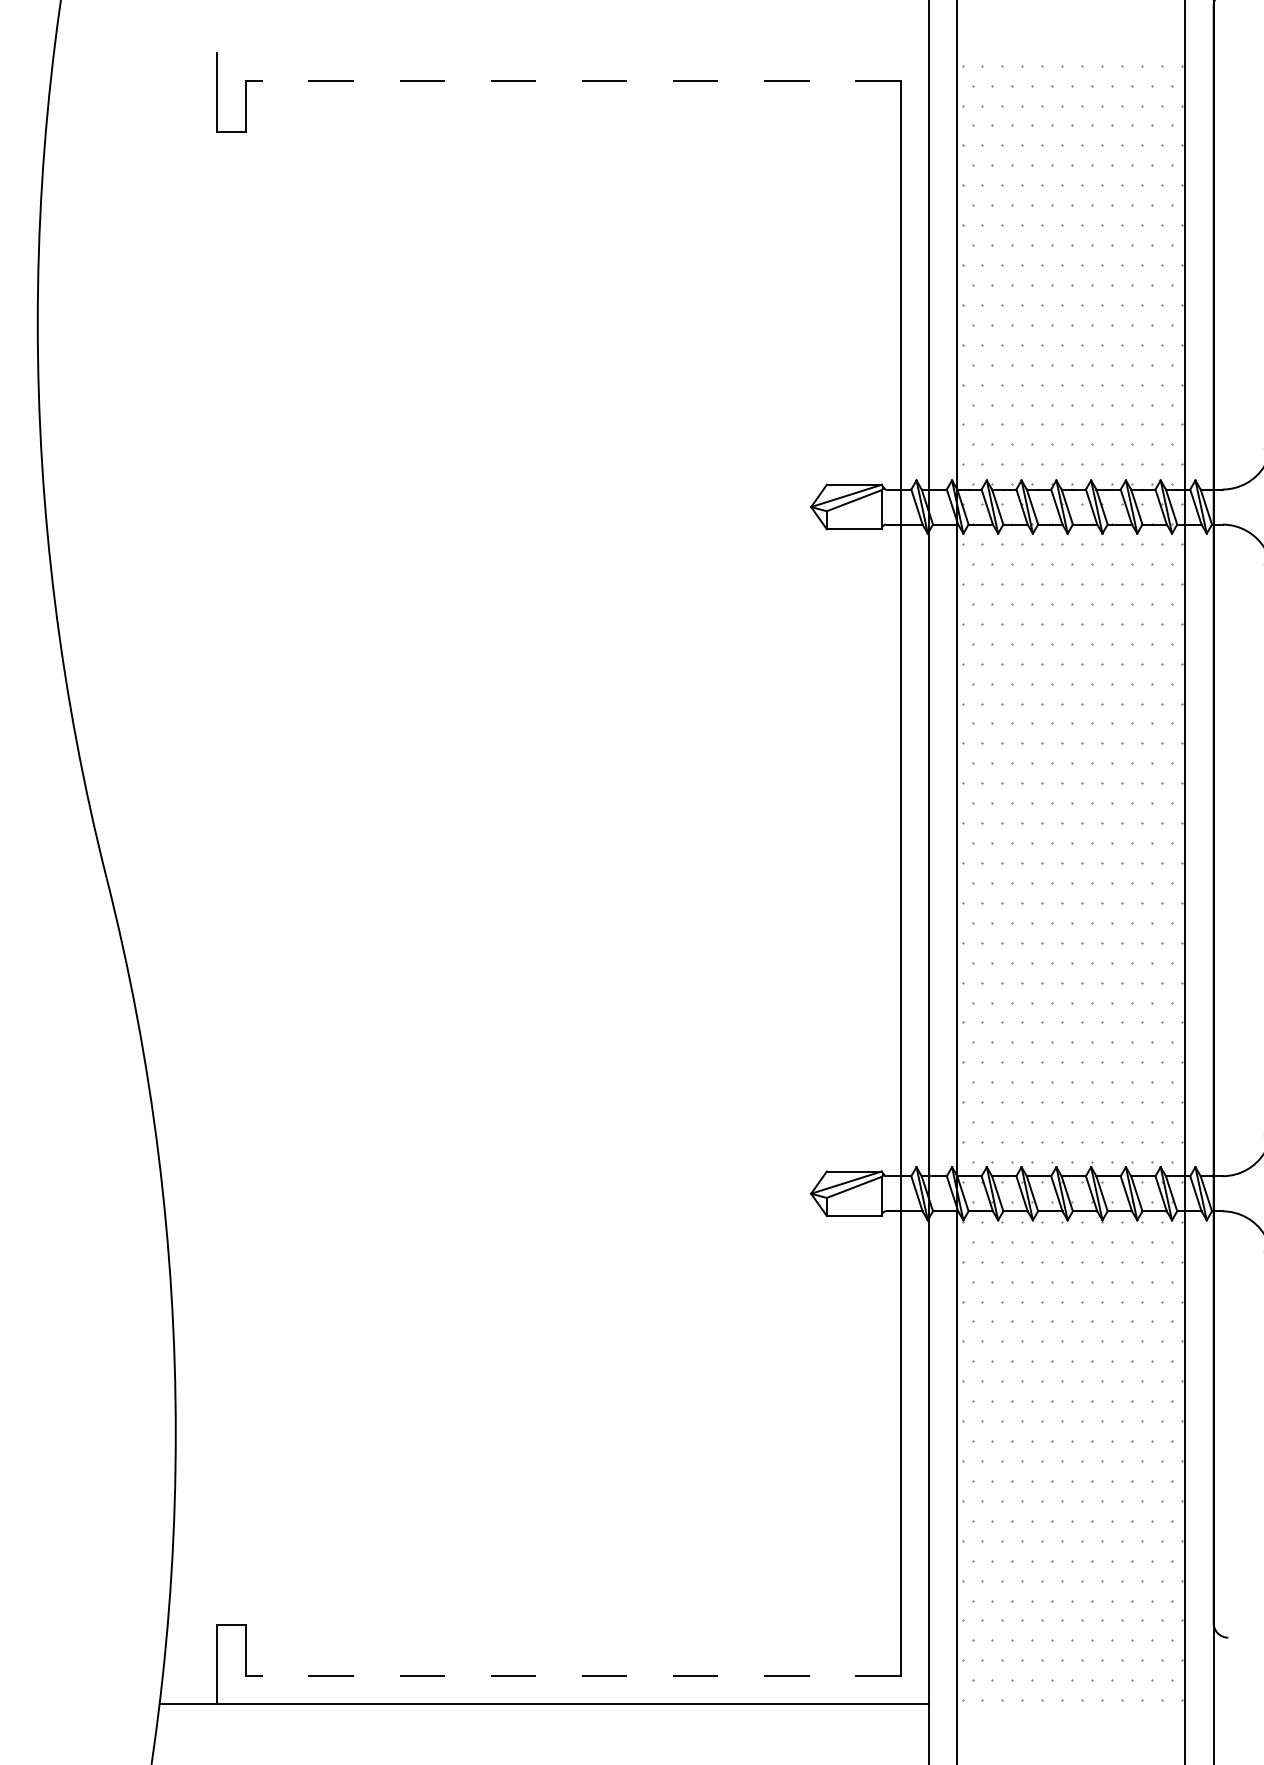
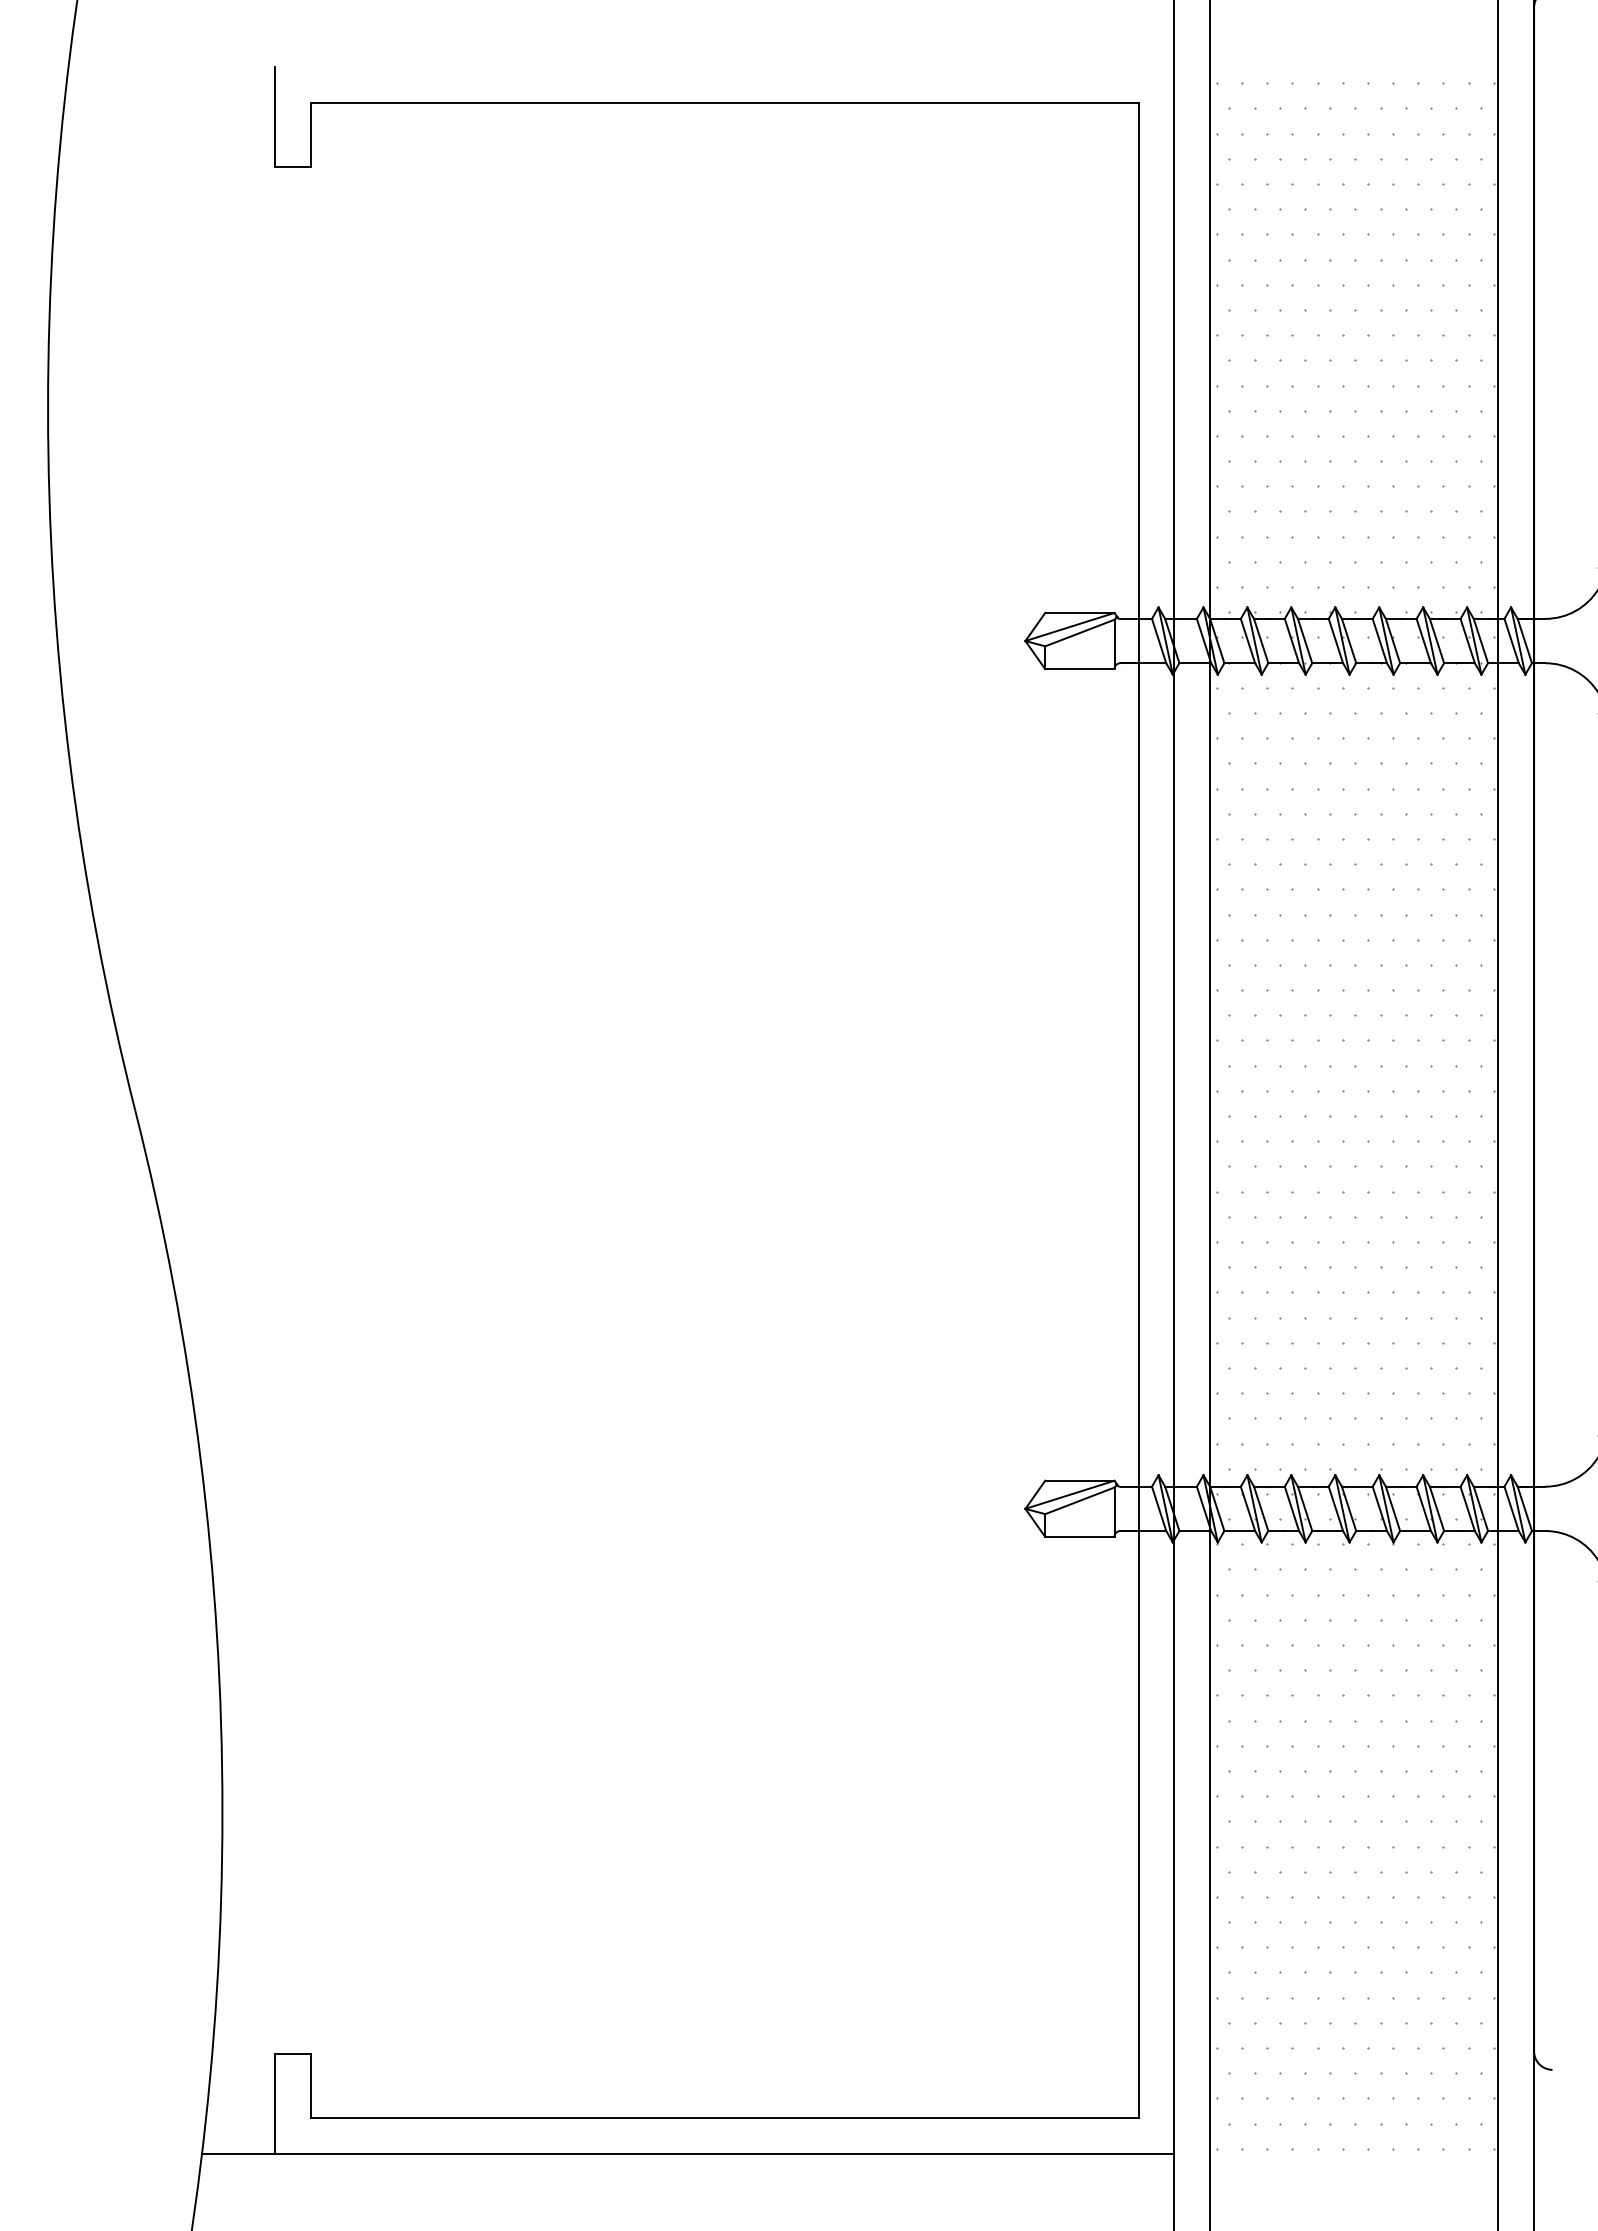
line: (573, 80) -> (724, 102), dashed -> solid
line: (573, 1676) -> (724, 2118), dashed -> solid

